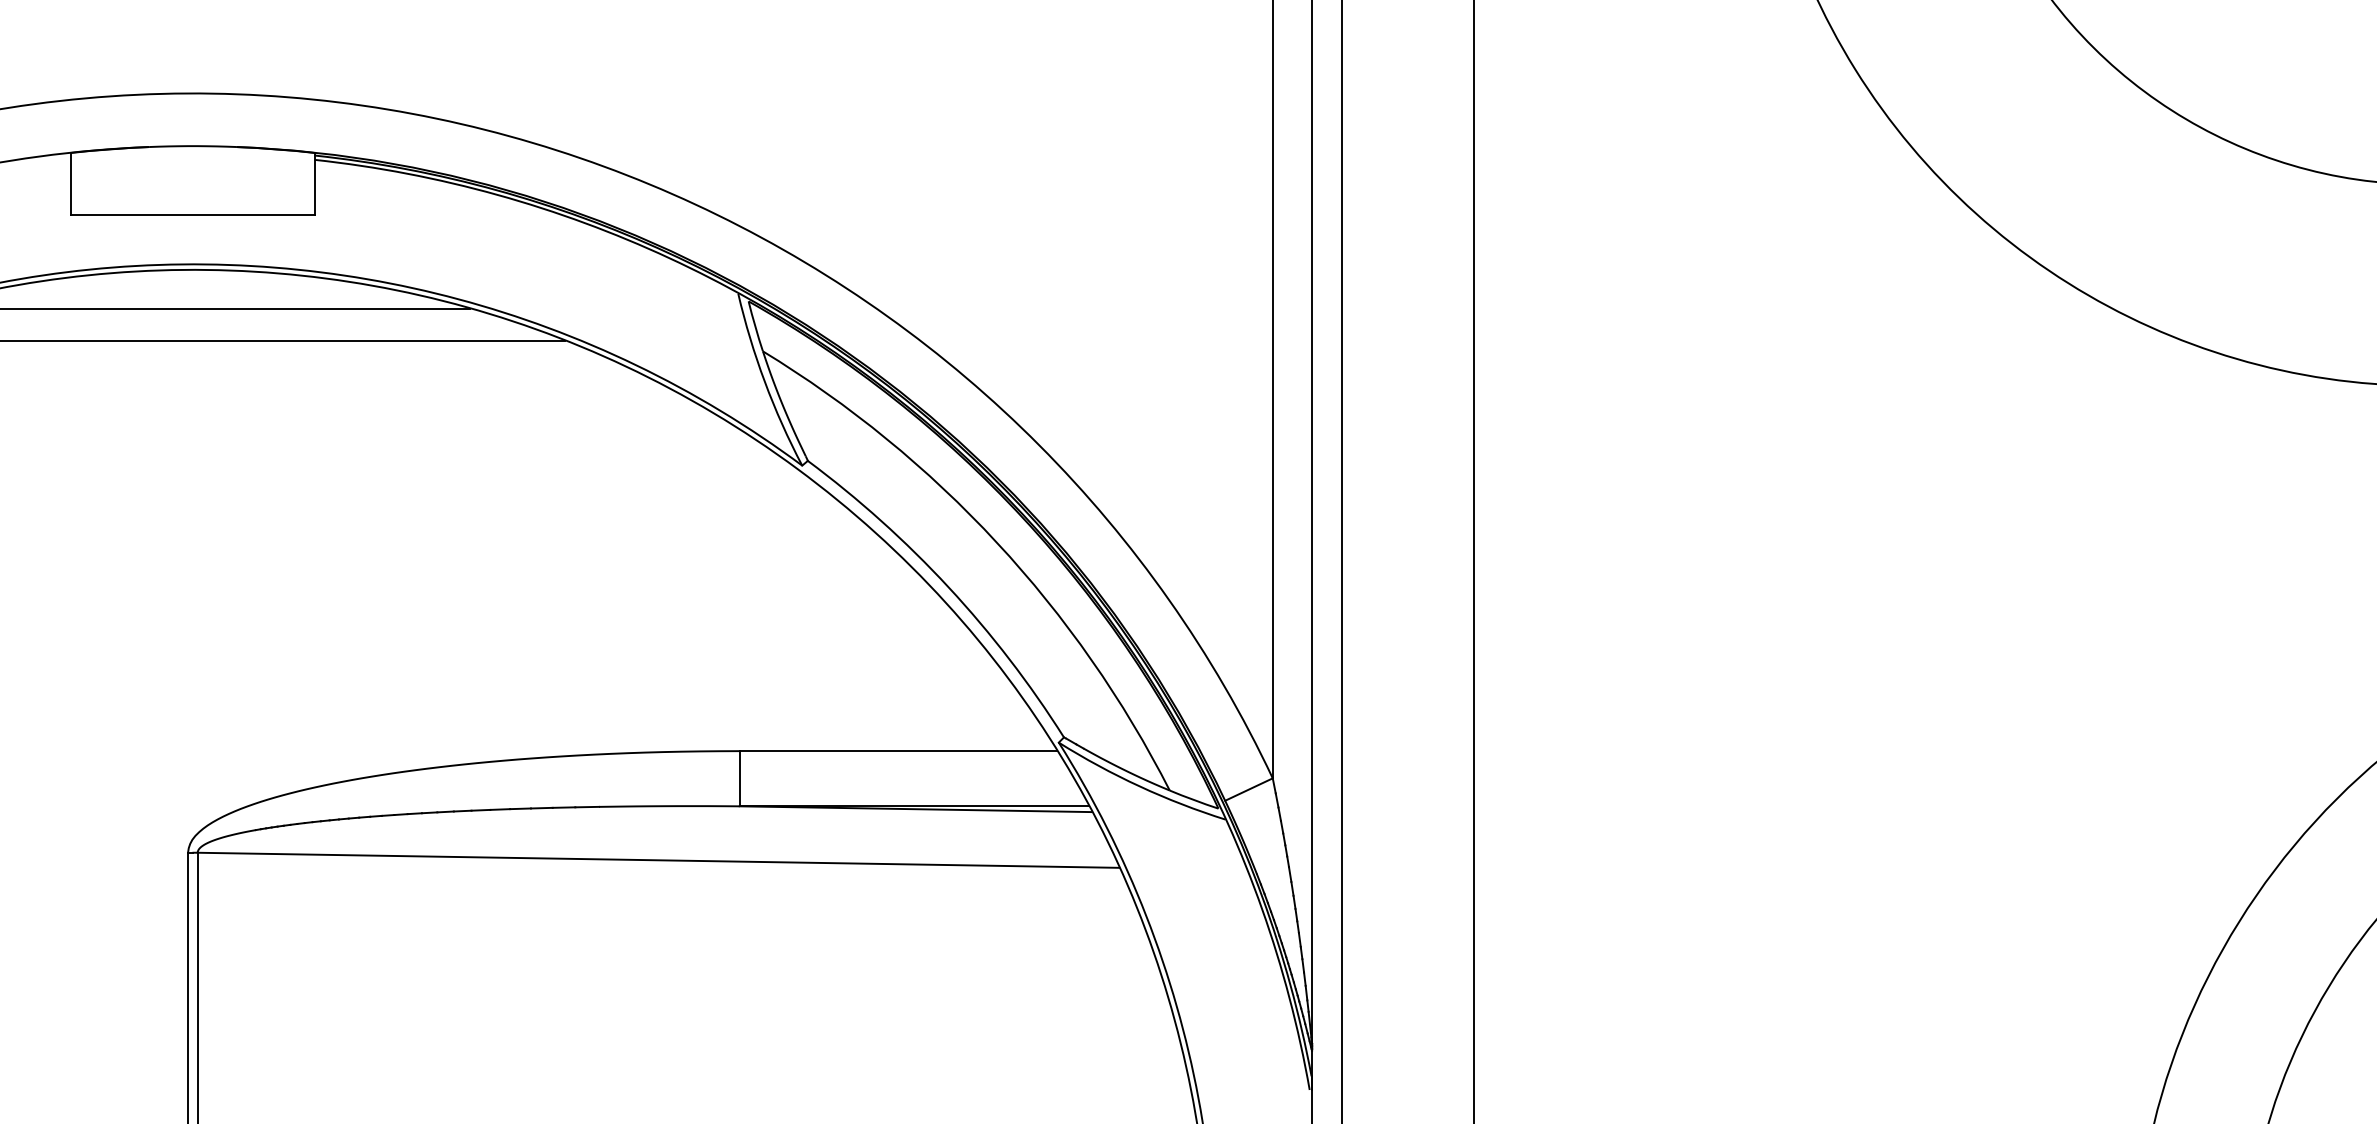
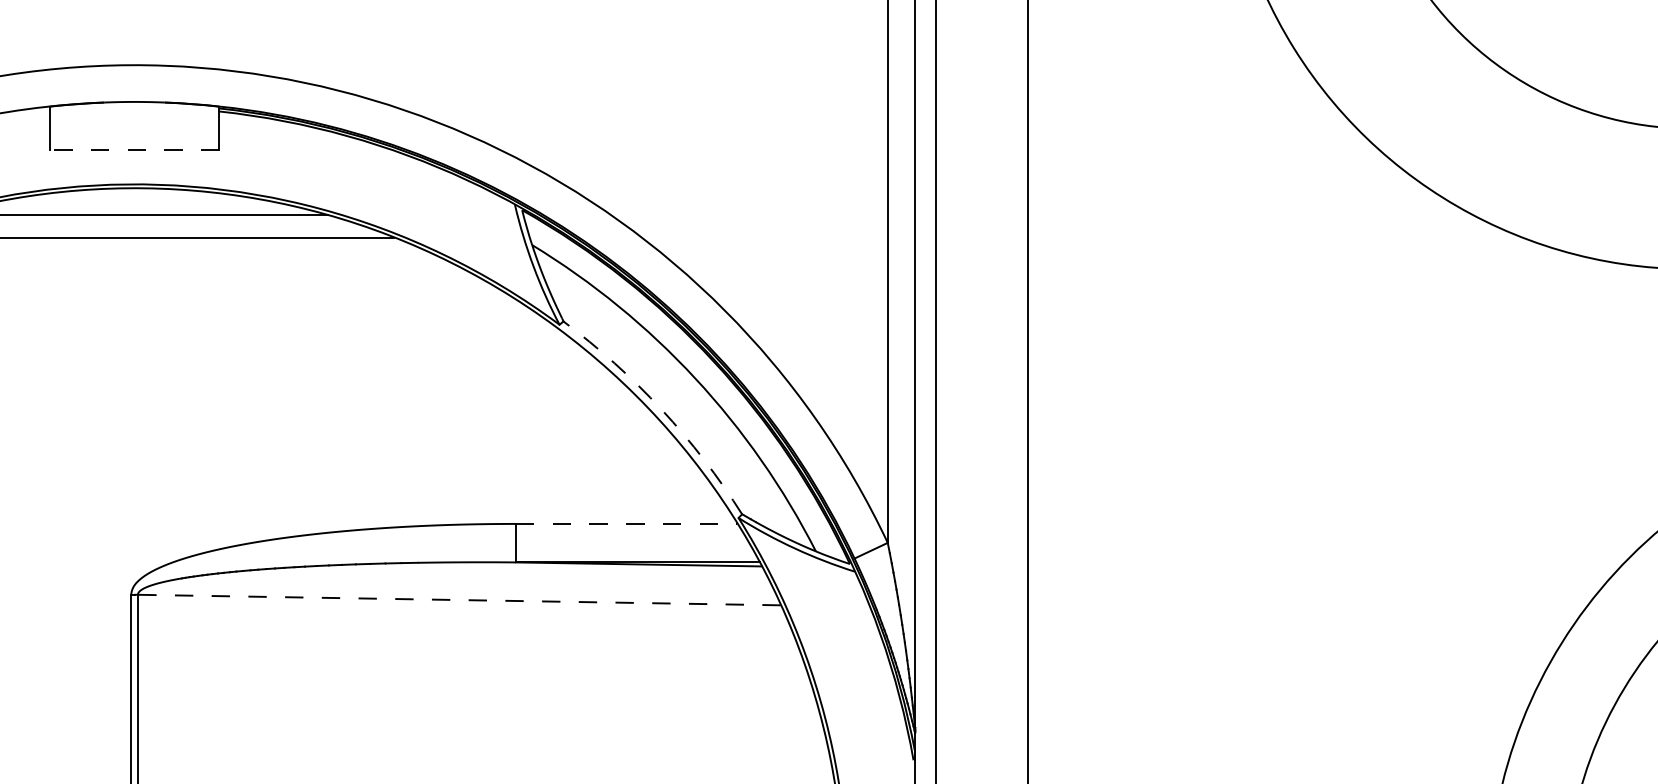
line: (192, 214) -> (134, 149), solid -> dashed
arc: (948, 587) -> (661, 409), solid -> dashed
line: (898, 750) -> (626, 523), solid -> dashed
line: (657, 860) -> (458, 600), solid -> dashed

